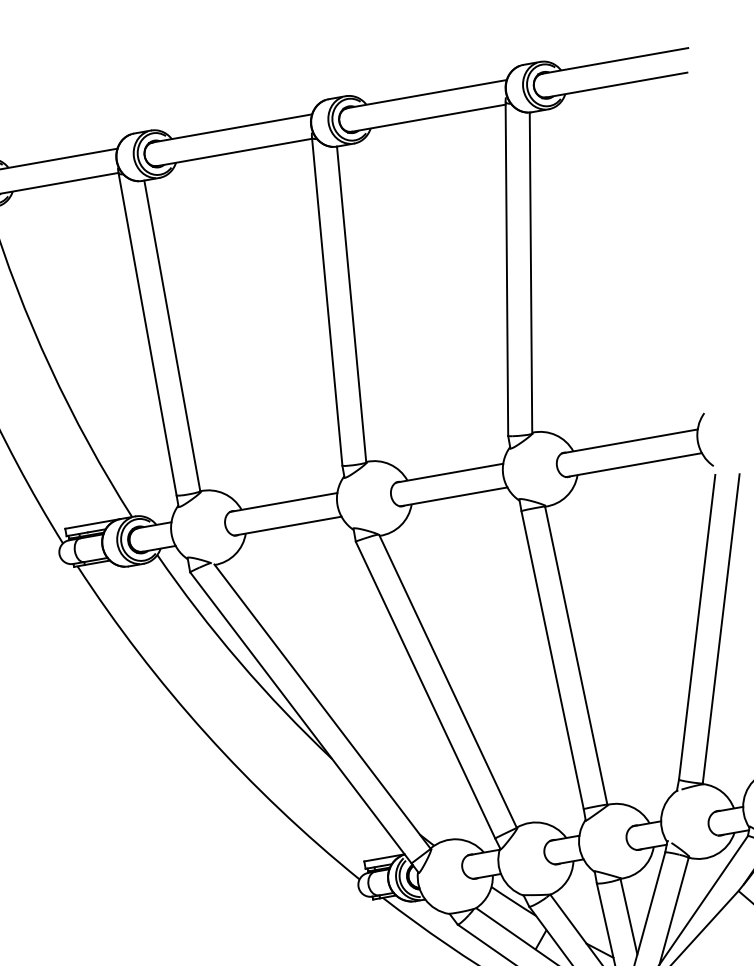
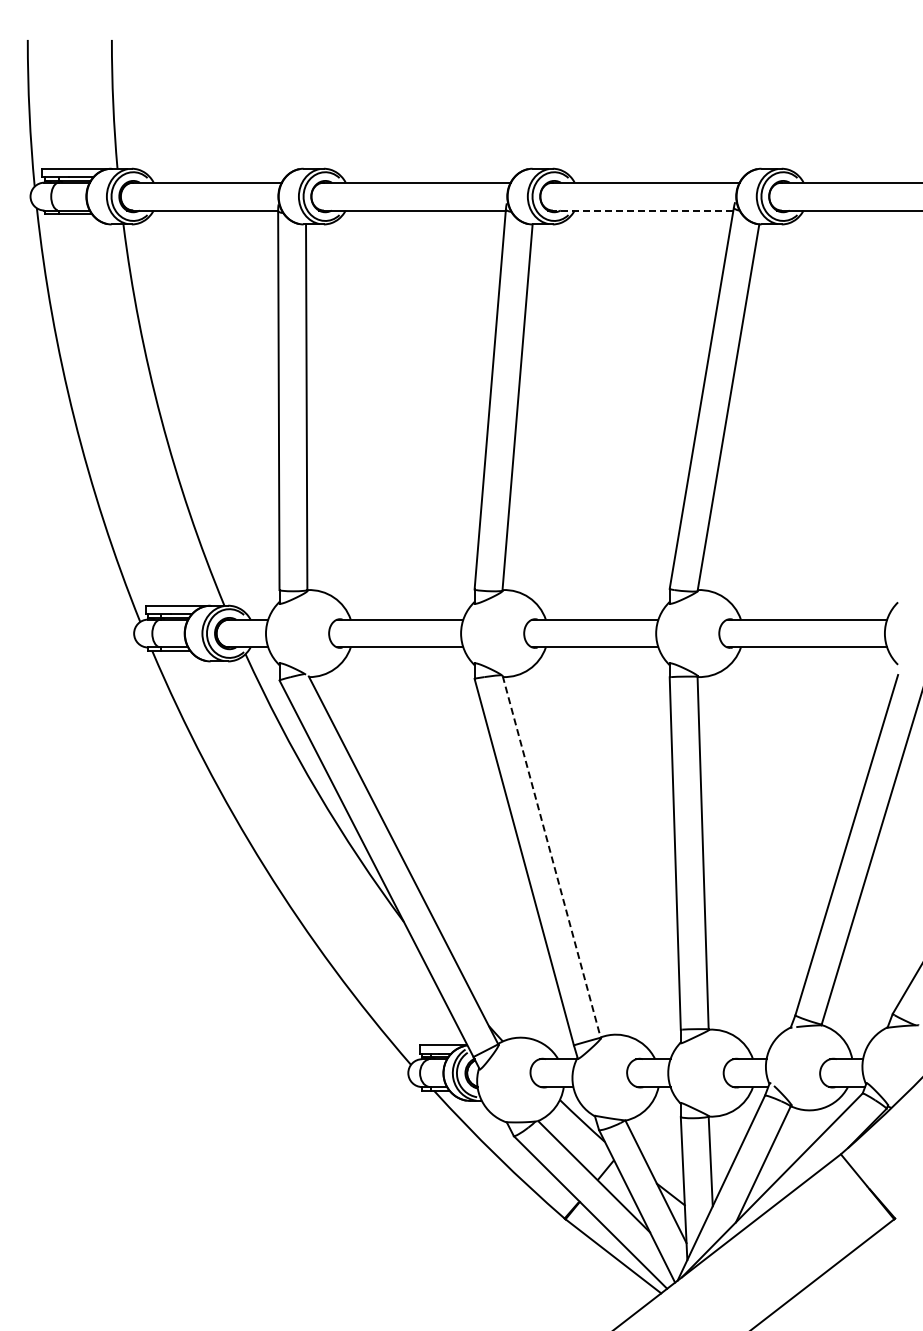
line: (426, 118) -> (640, 210), solid -> dashed
line: (447, 682) -> (551, 857), solid -> dashed

